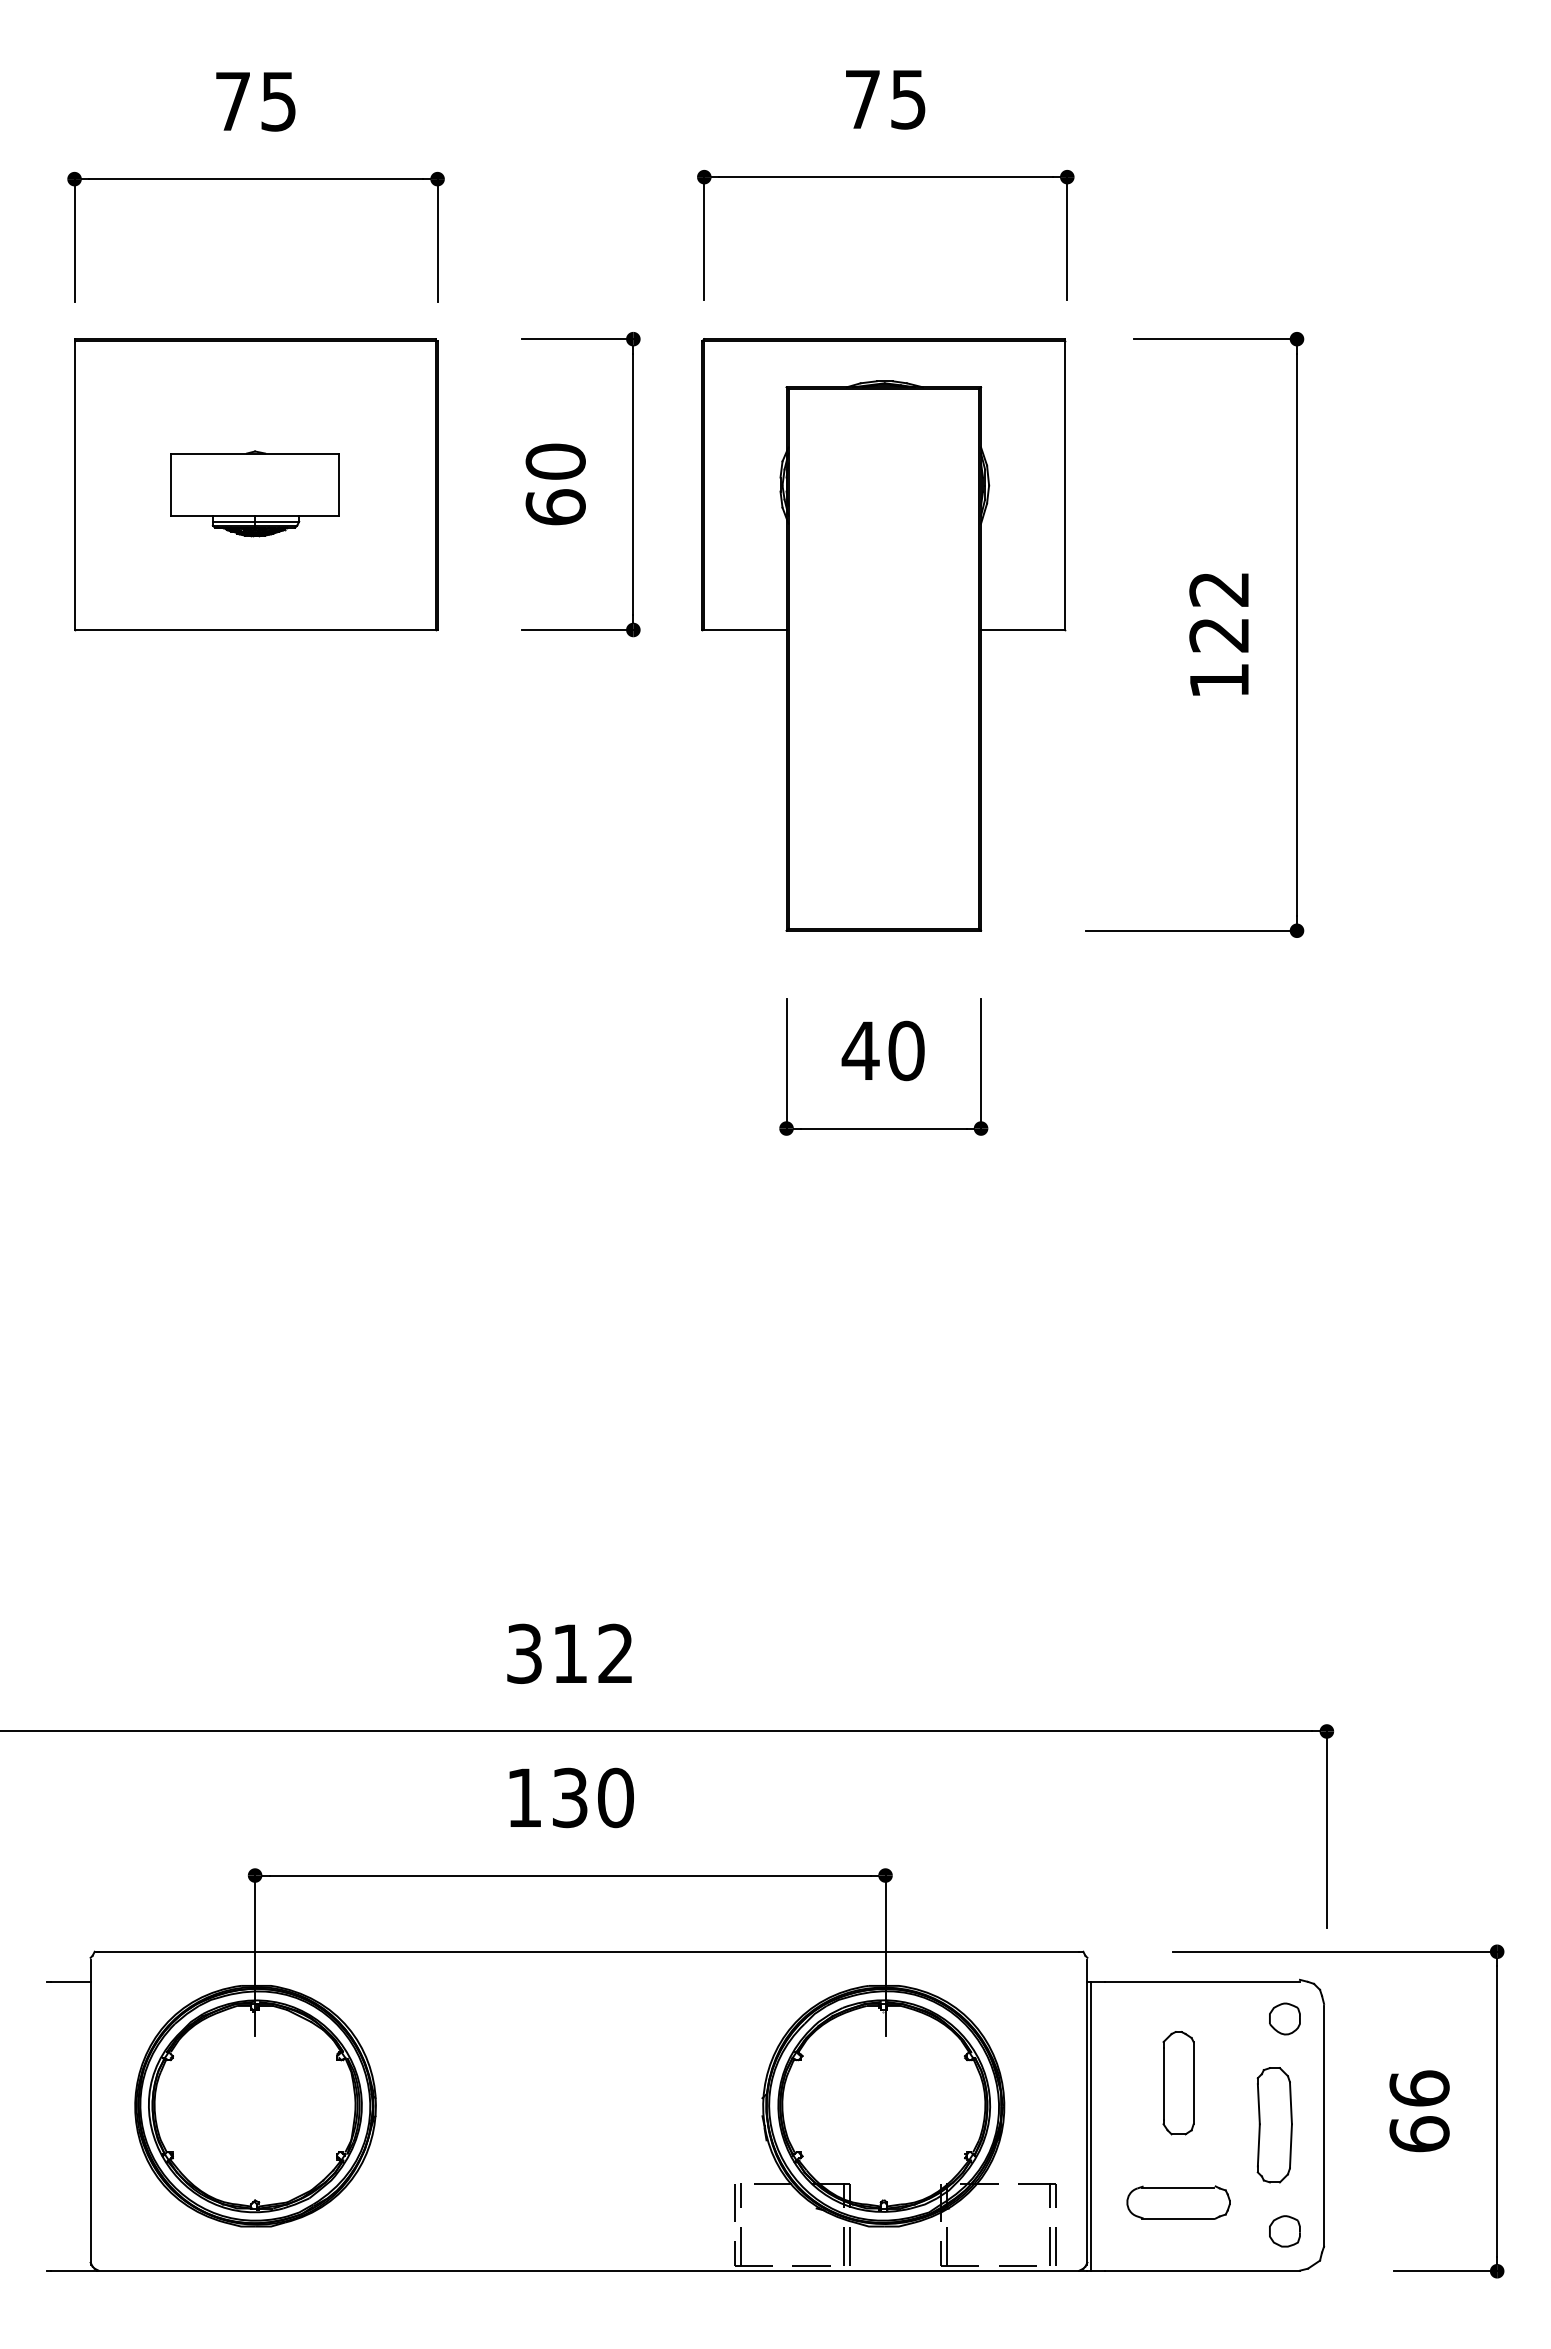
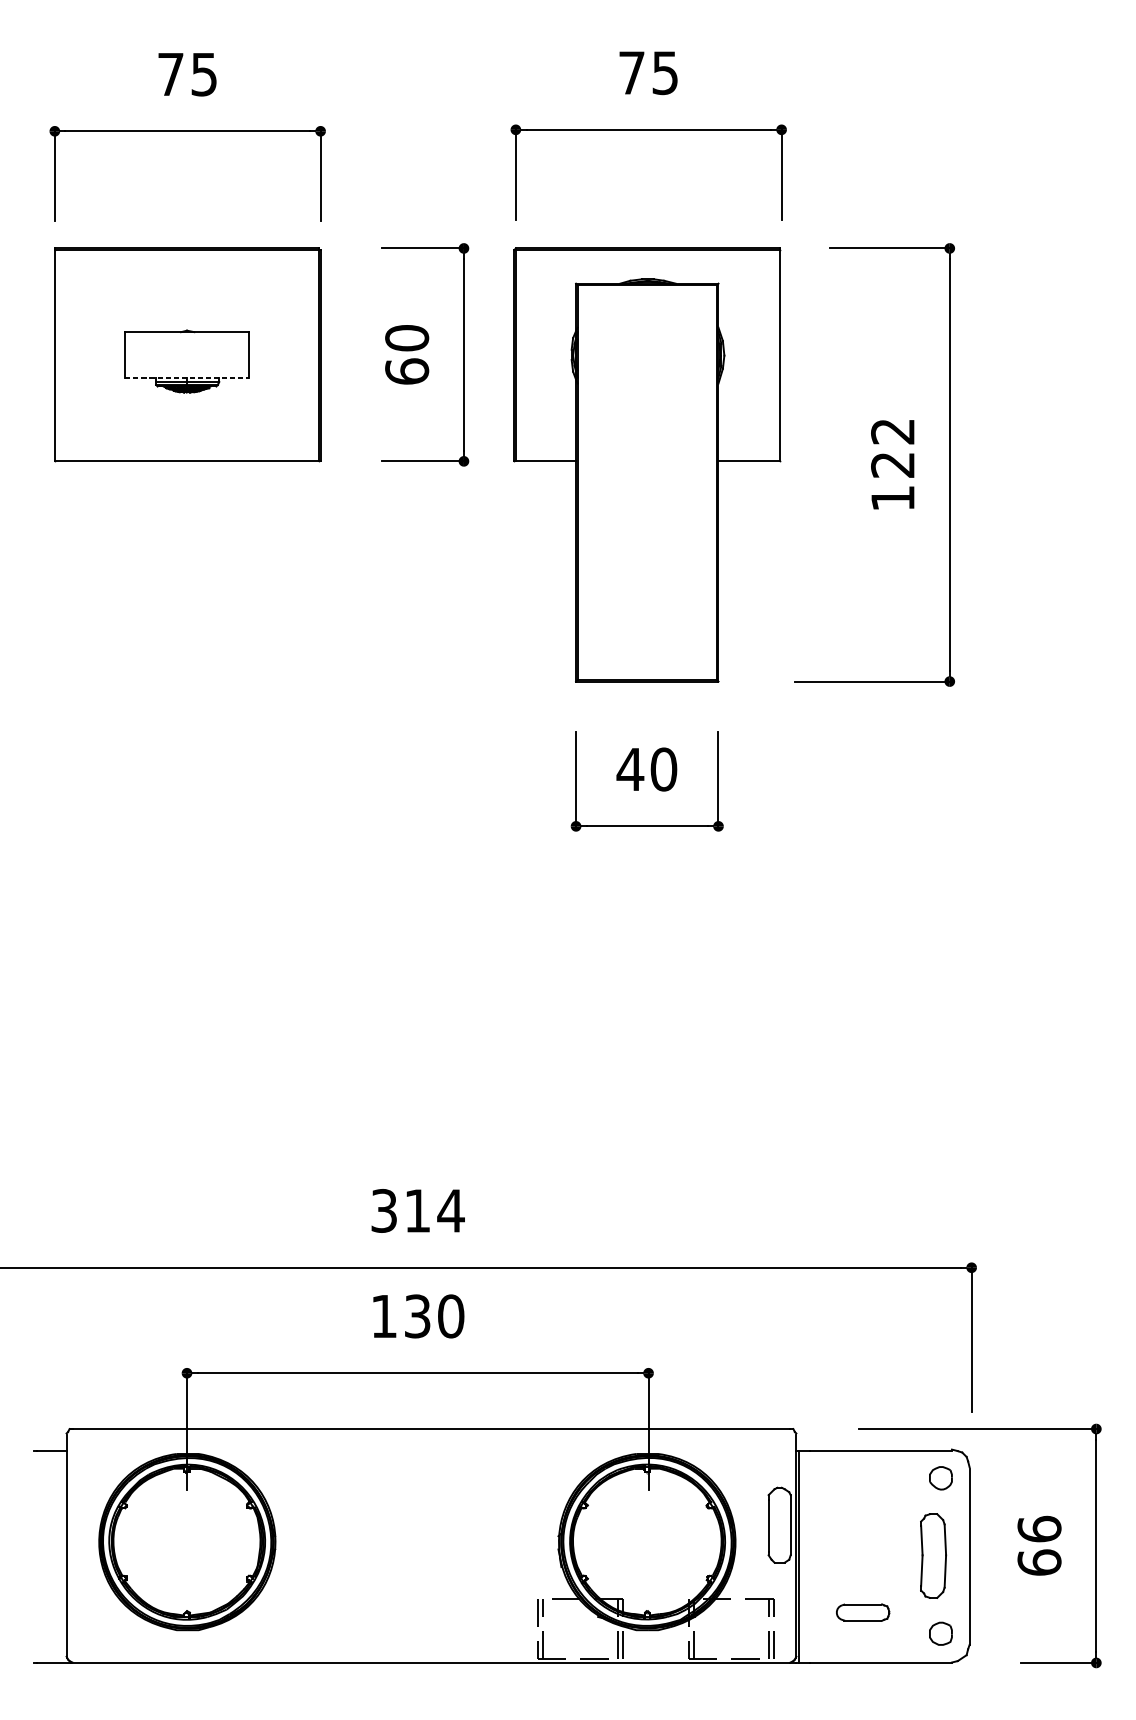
line: (255, 515) -> (187, 377), solid -> dashed
text: (615, 1652) -> (450, 1209), 312 -> 314
part: (1178, 2083) -> (779, 1525), moved
part: (1178, 2202) -> (863, 1612), size x0.7

